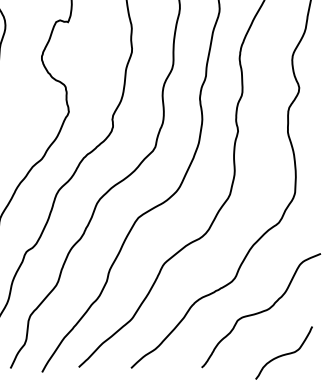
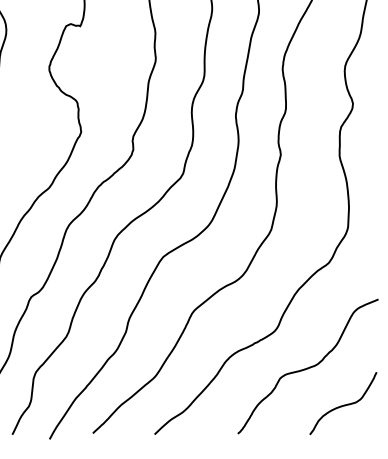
curve: (283, 354) -> (342, 405), moved

